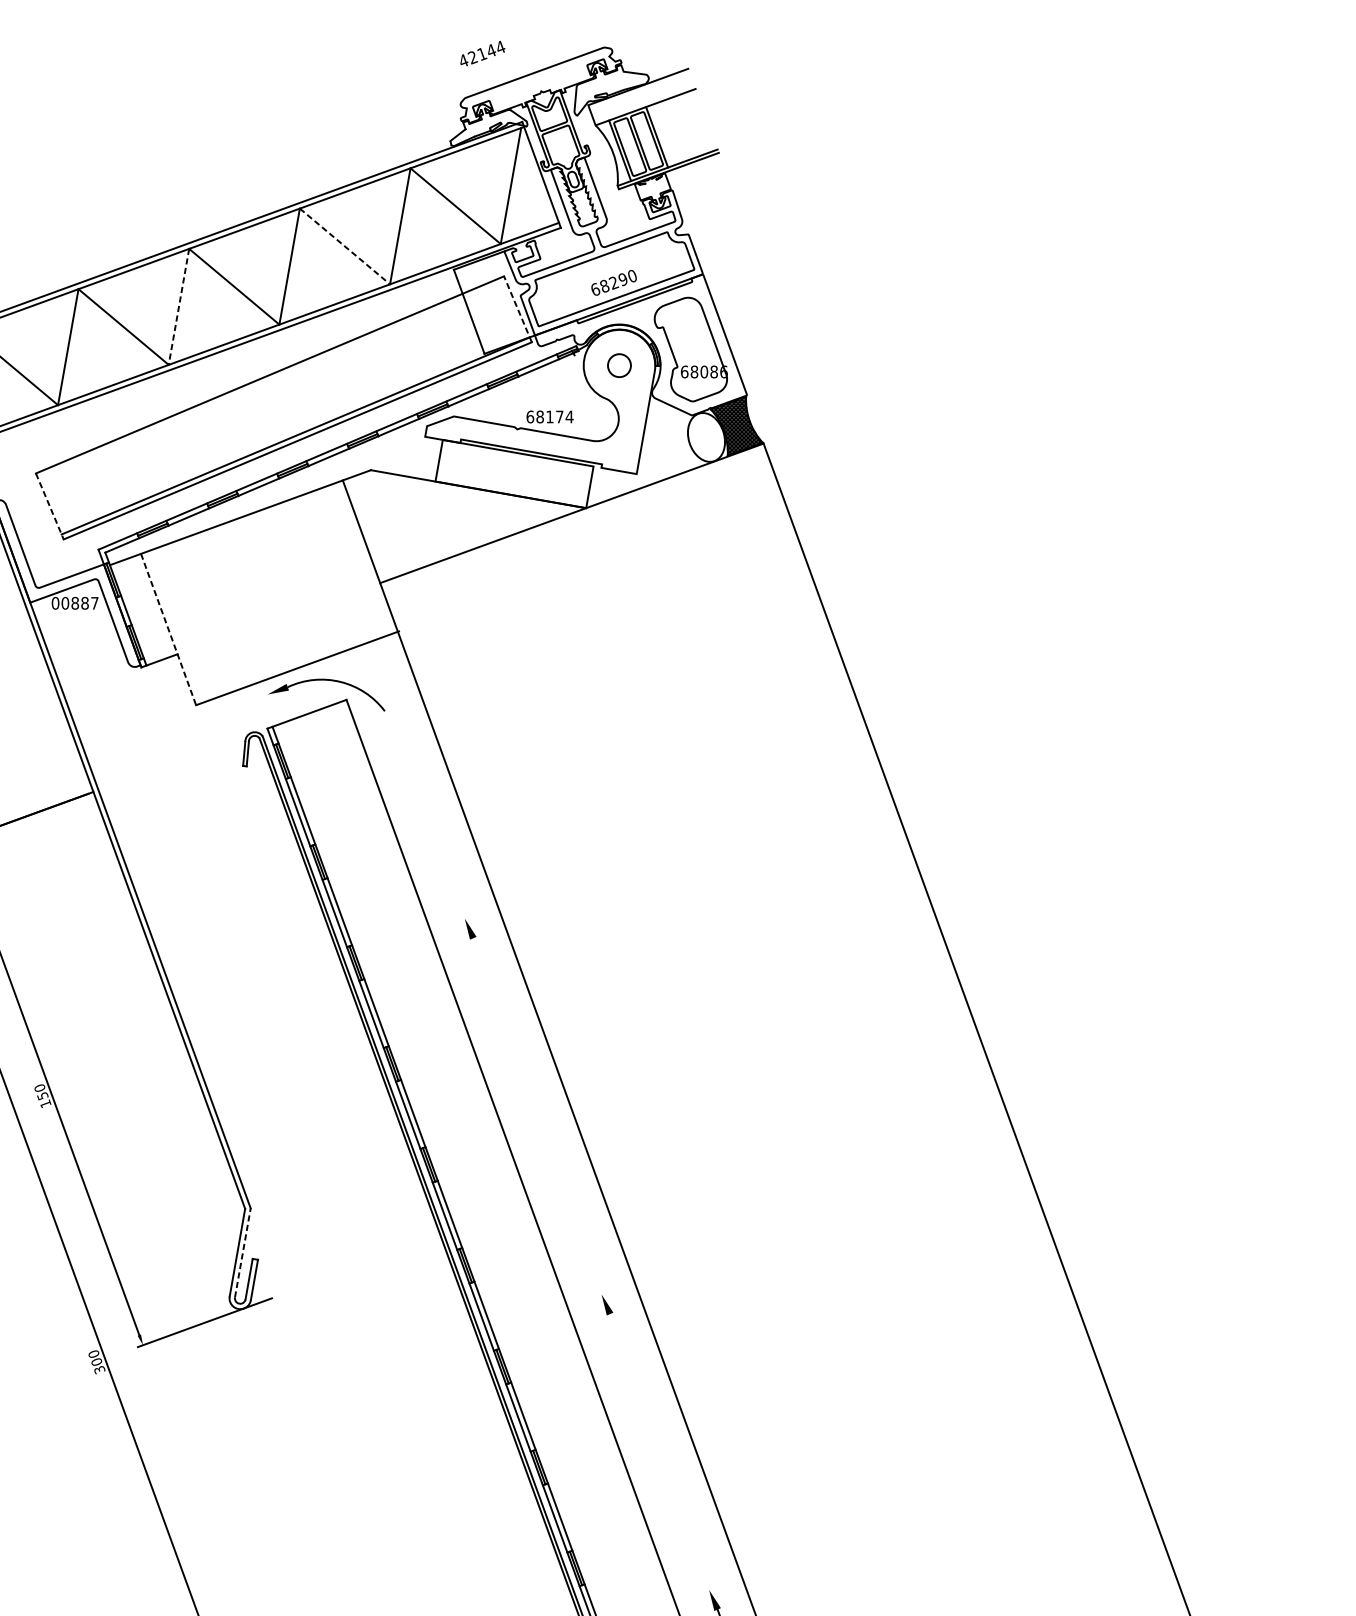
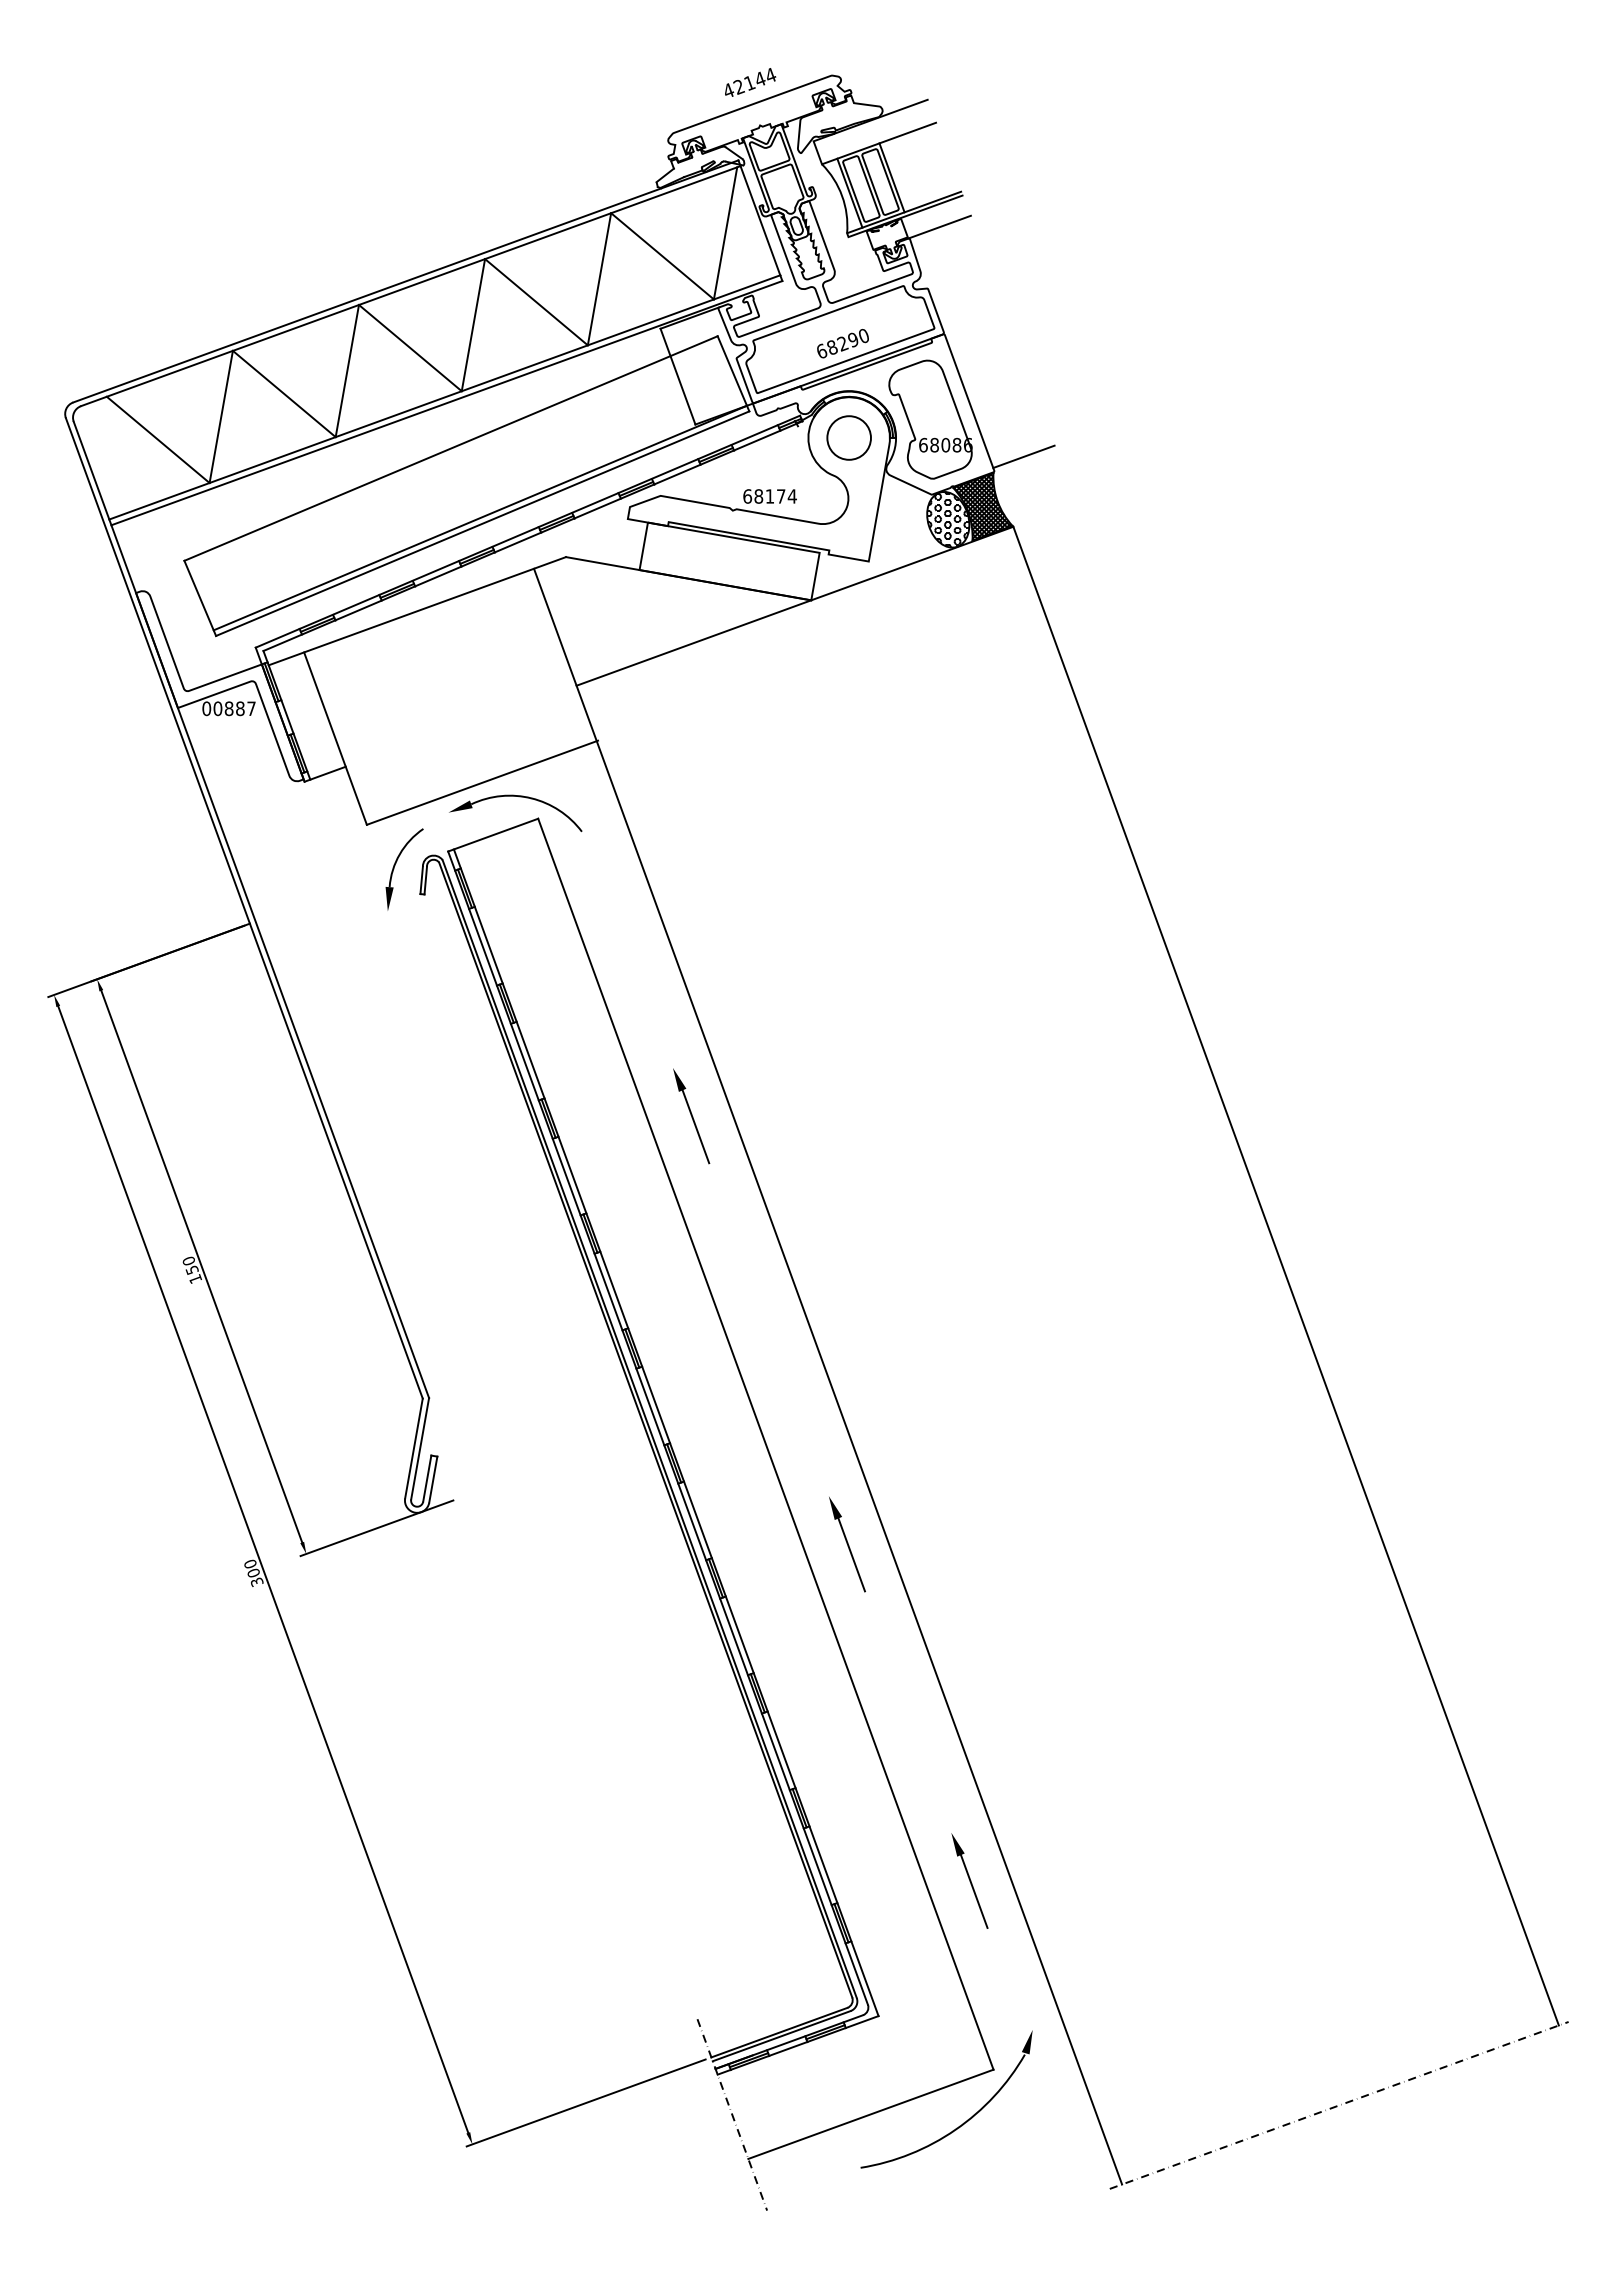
text: (482, 53) -> (750, 82), moved
line: (698, 180) -> (939, 226), added
line: (345, 246) -> (536, 302), dashed -> solid
line: (179, 307) -> (347, 371), dashed -> solid
line: (517, 309) -> (733, 373), dashed -> solid
circle: (618, 365) -> (848, 437), size x1.67
line: (772, 381) -> (1023, 456), added
hatch: (706, 437) -> (948, 519), added
line: (50, 506) -> (200, 598), dashed -> solid
line: (168, 629) -> (335, 738), dashed -> solid
part: (221, 740) -> (395, 865), added
line: (484, 970) -> (695, 1126), added
line: (243, 1252) -> (420, 1448), dashed -> solid
line: (621, 1345) -> (851, 1554), added

